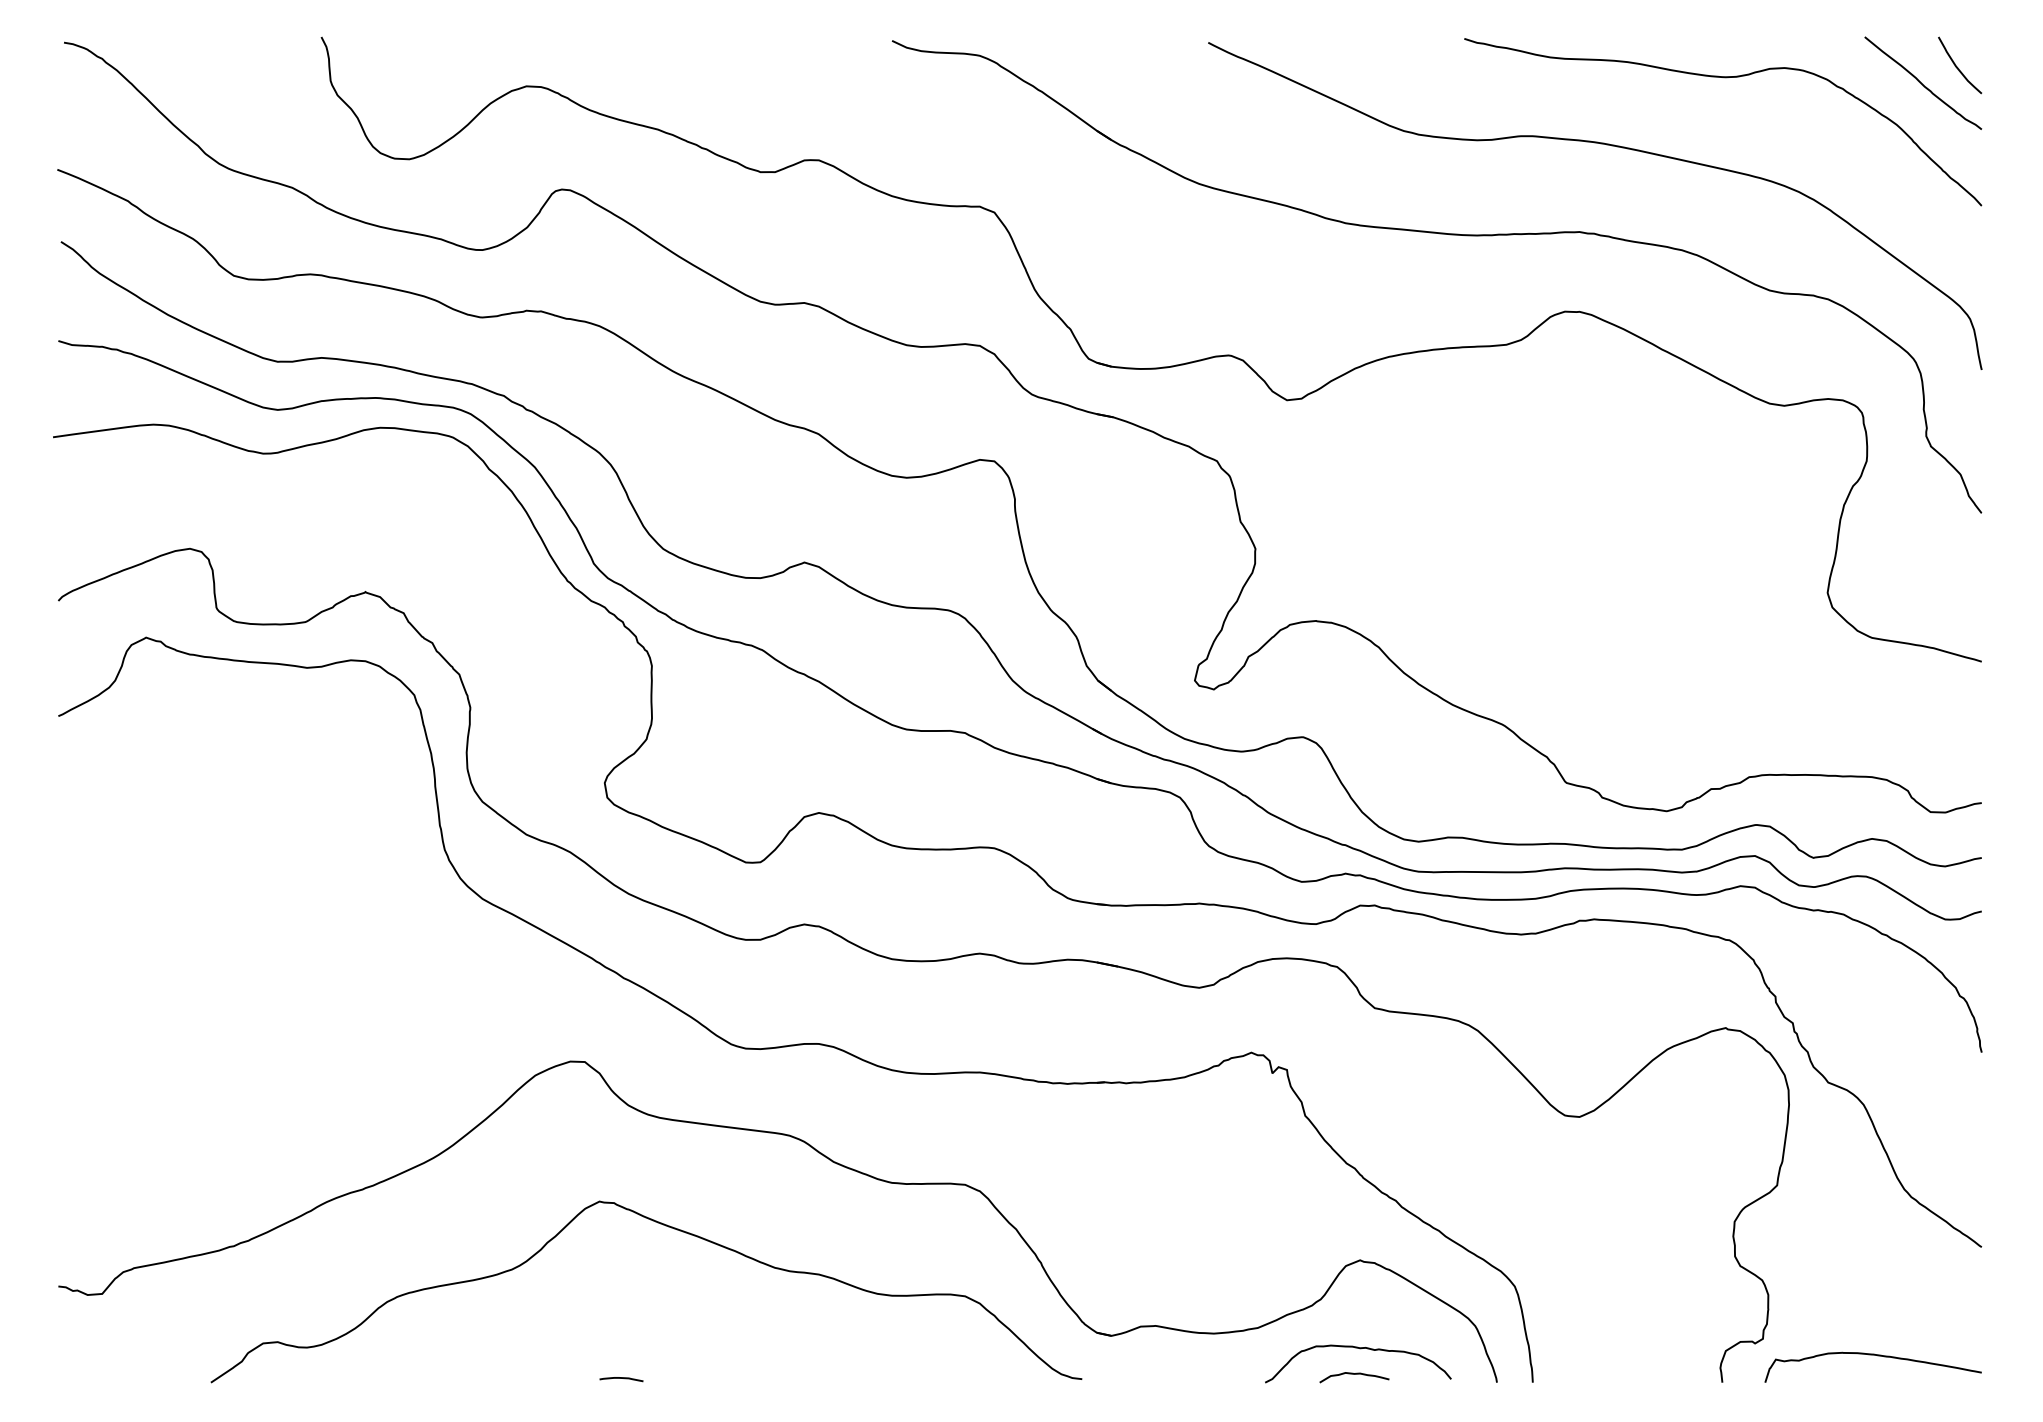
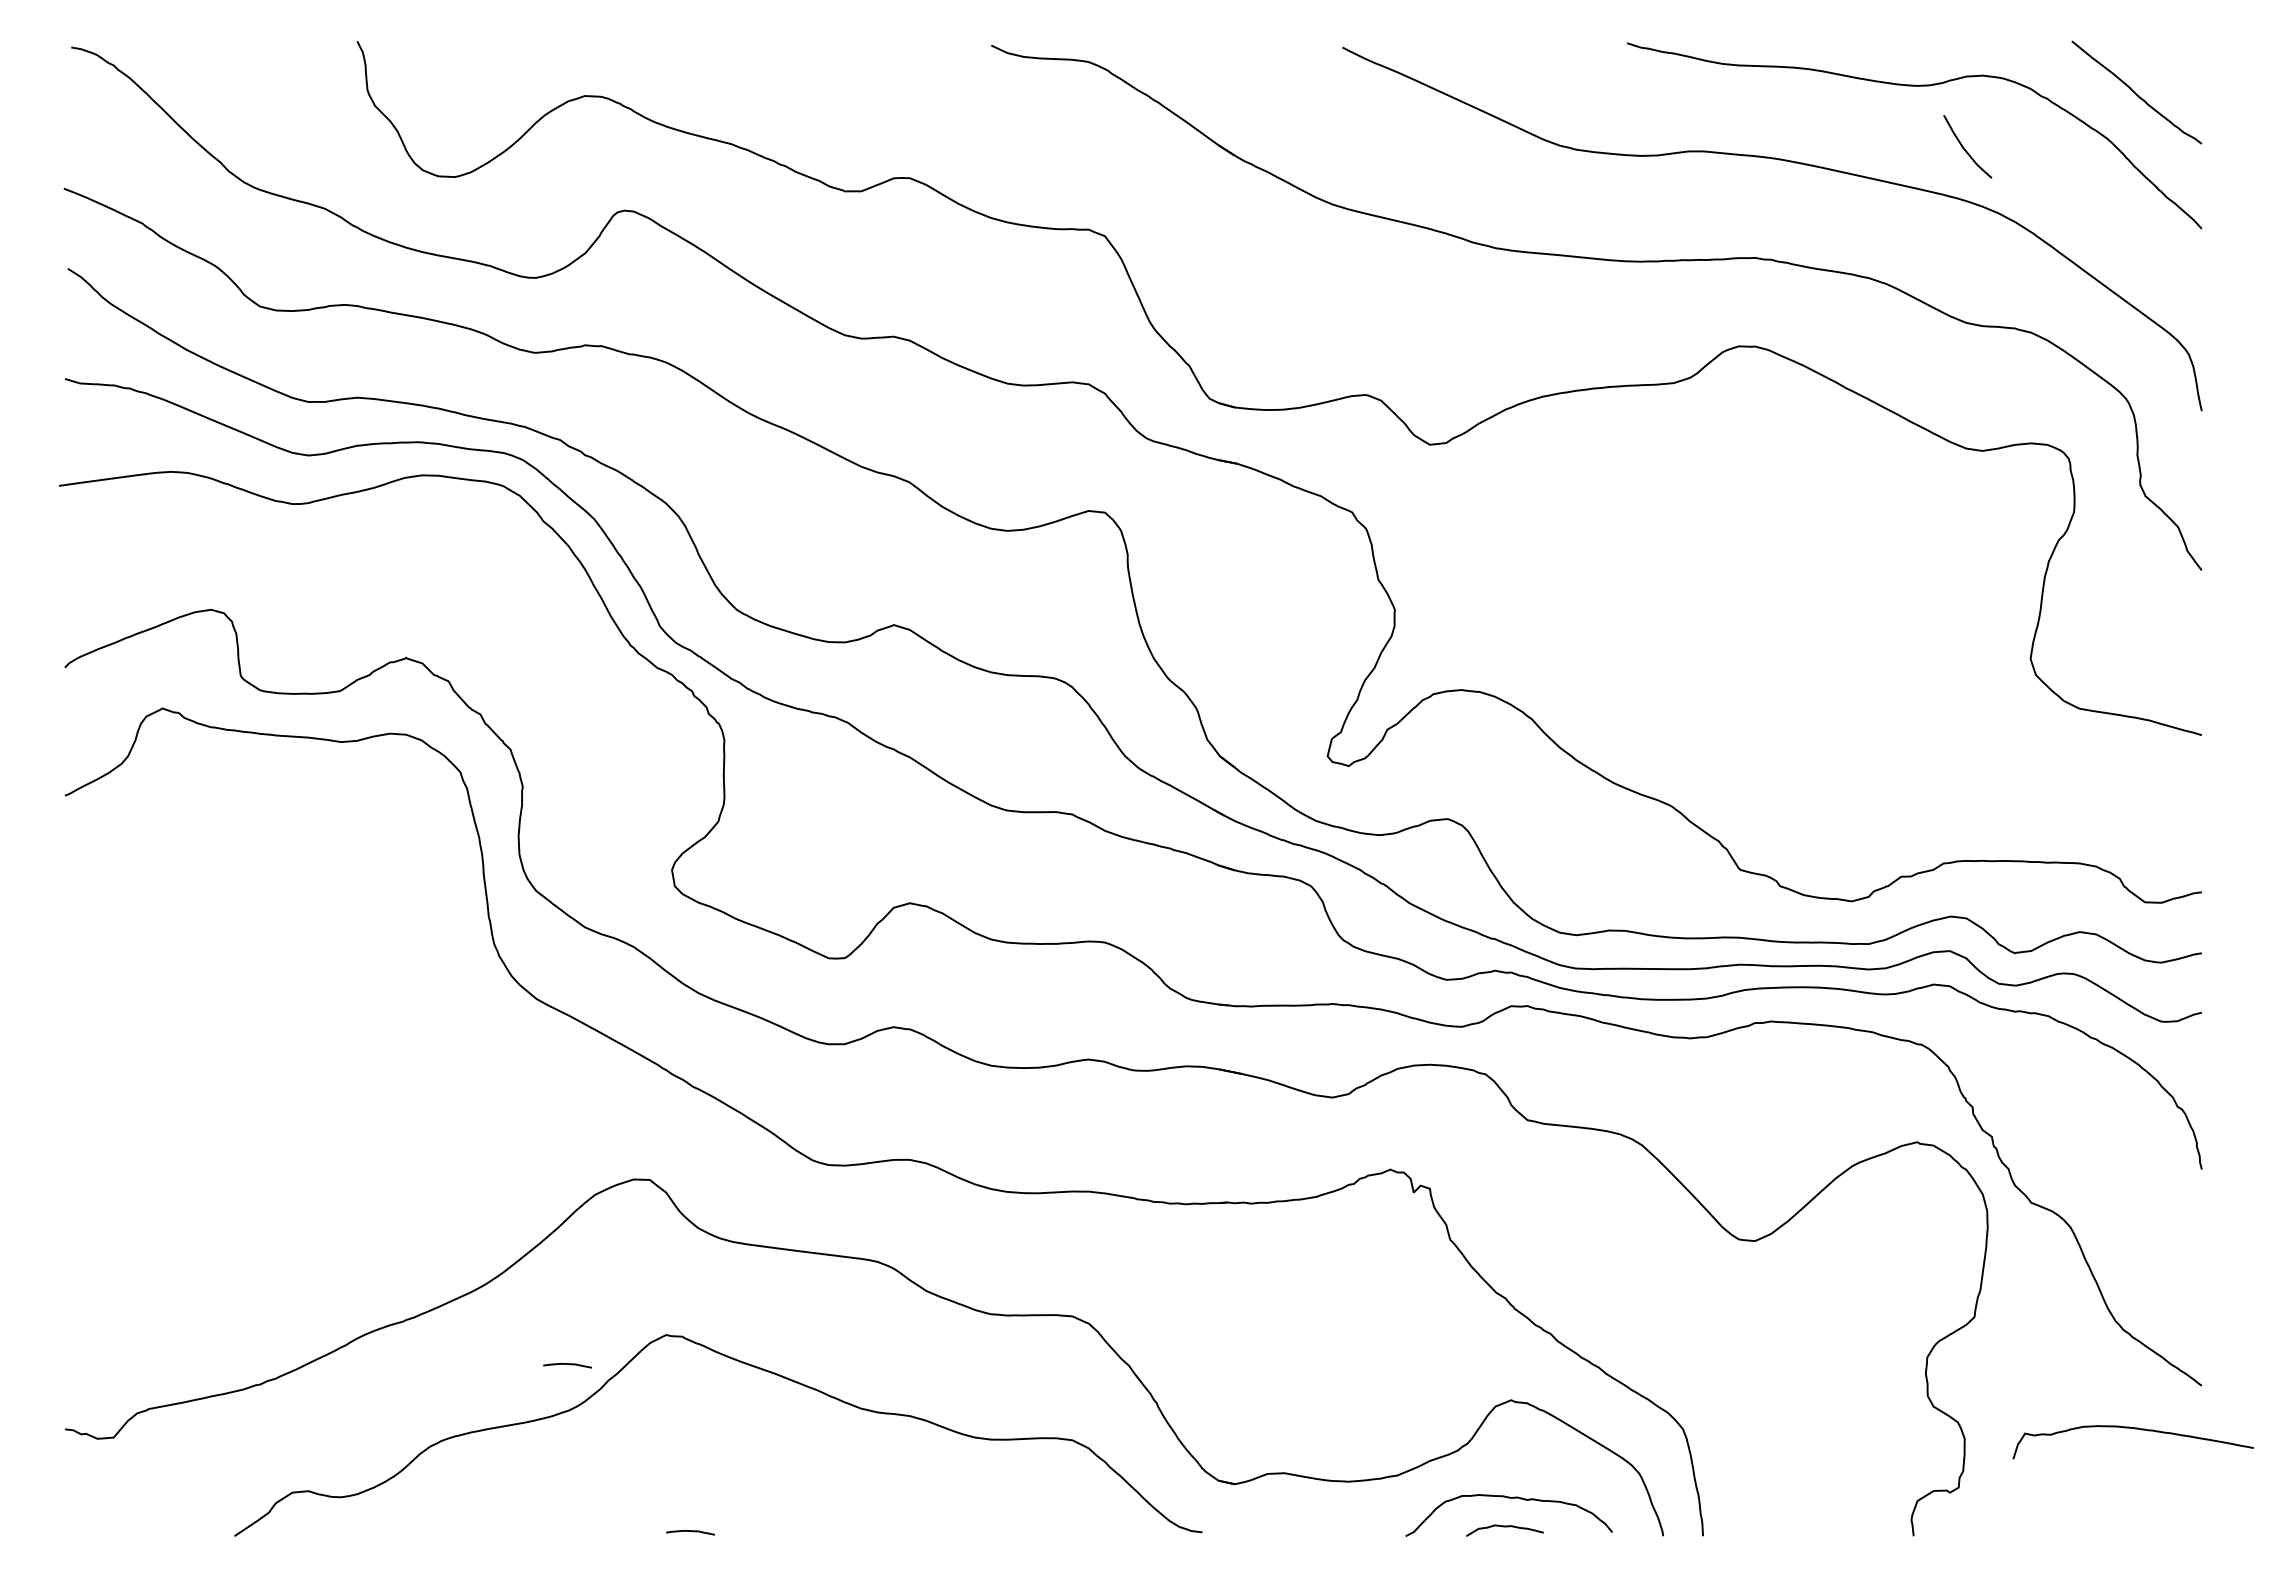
curve: (1957, 66) -> (1964, 147), moved
curve: (510, 1228) -> (567, 1364), added
curve: (1874, 1355) -> (2134, 1429), moved

